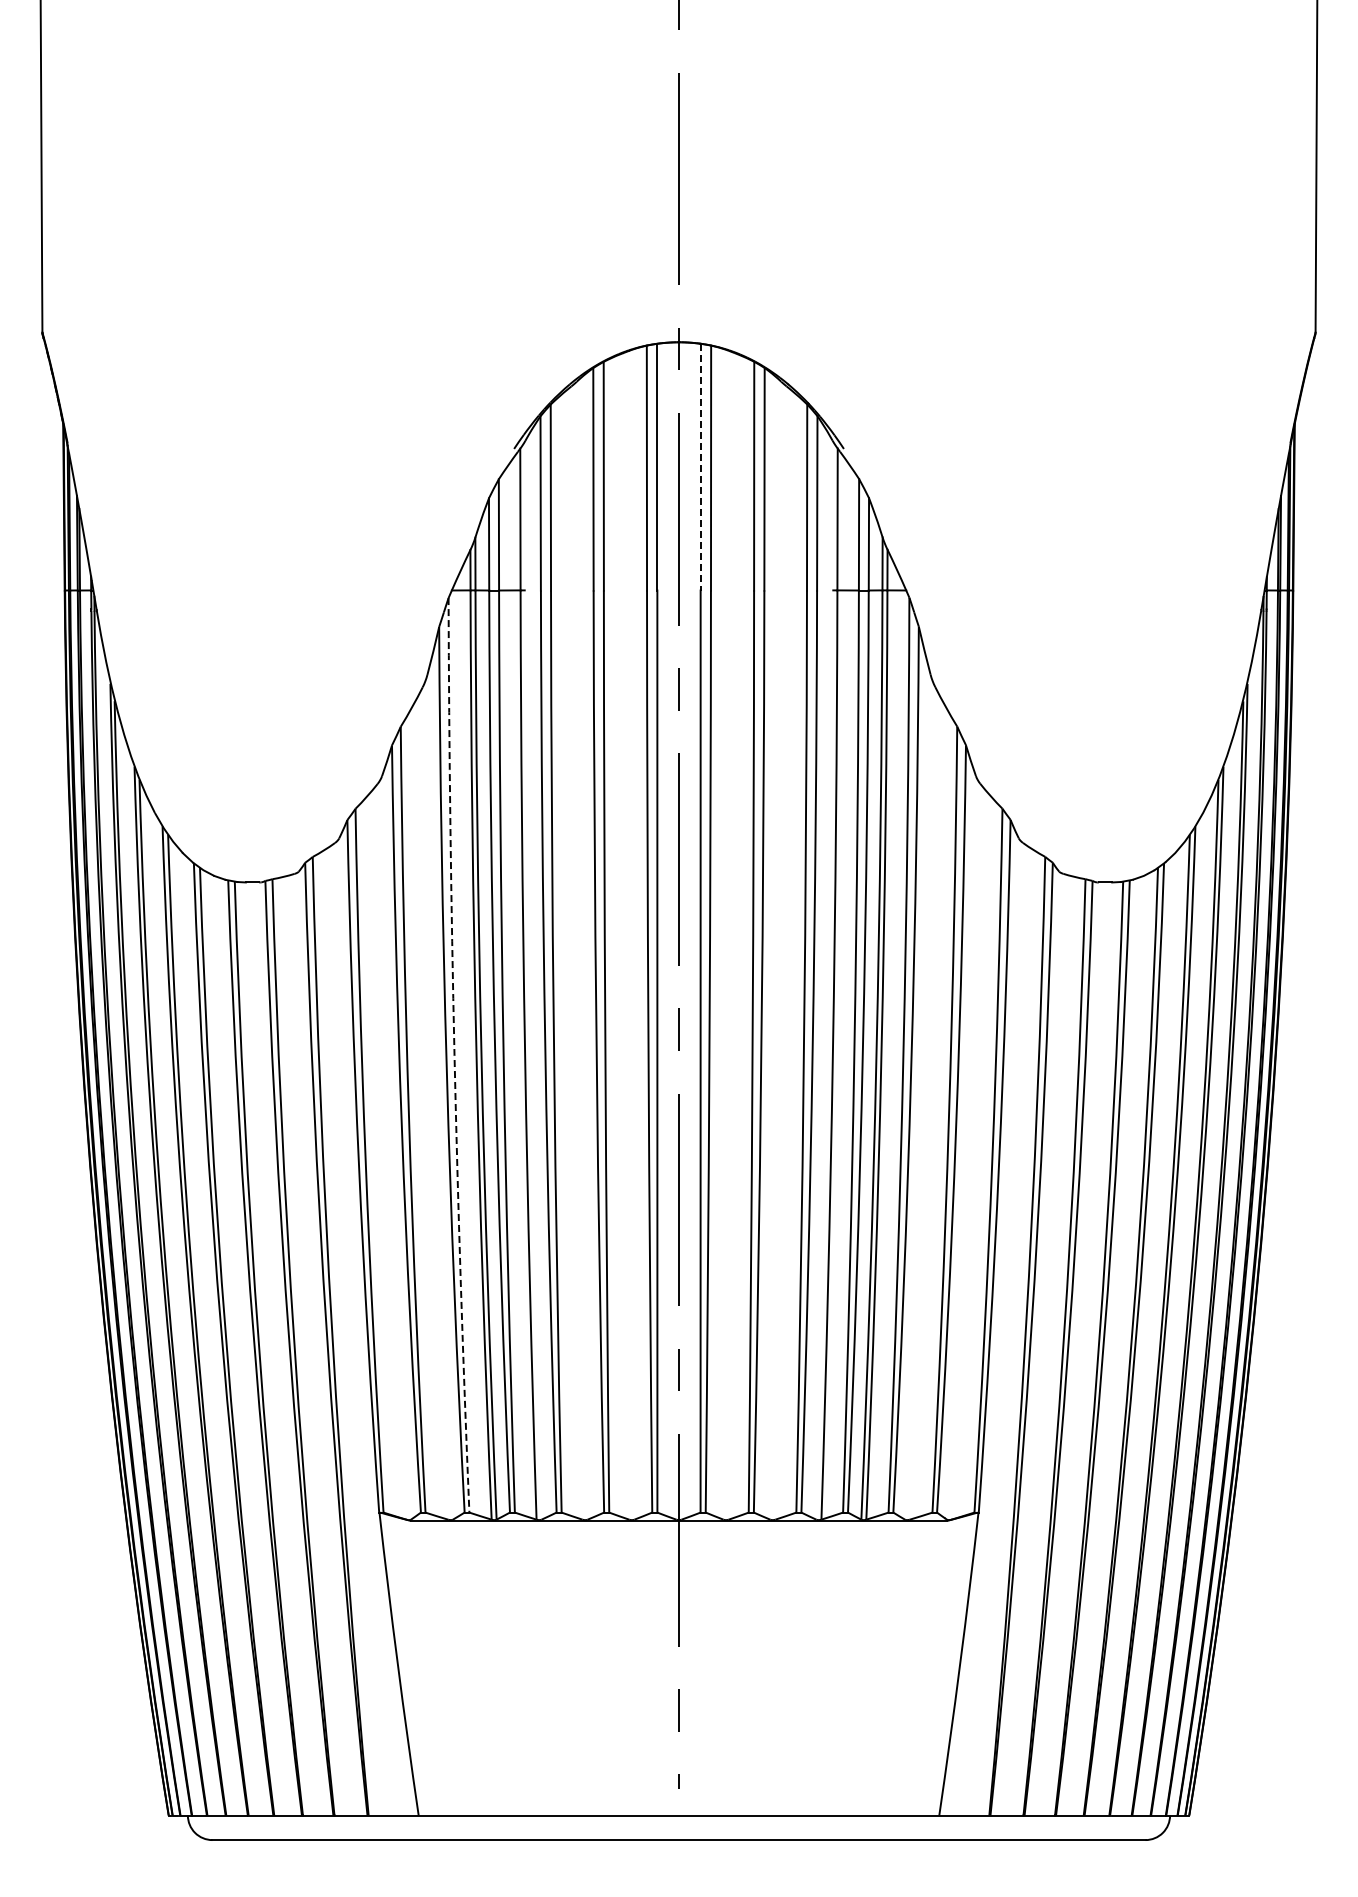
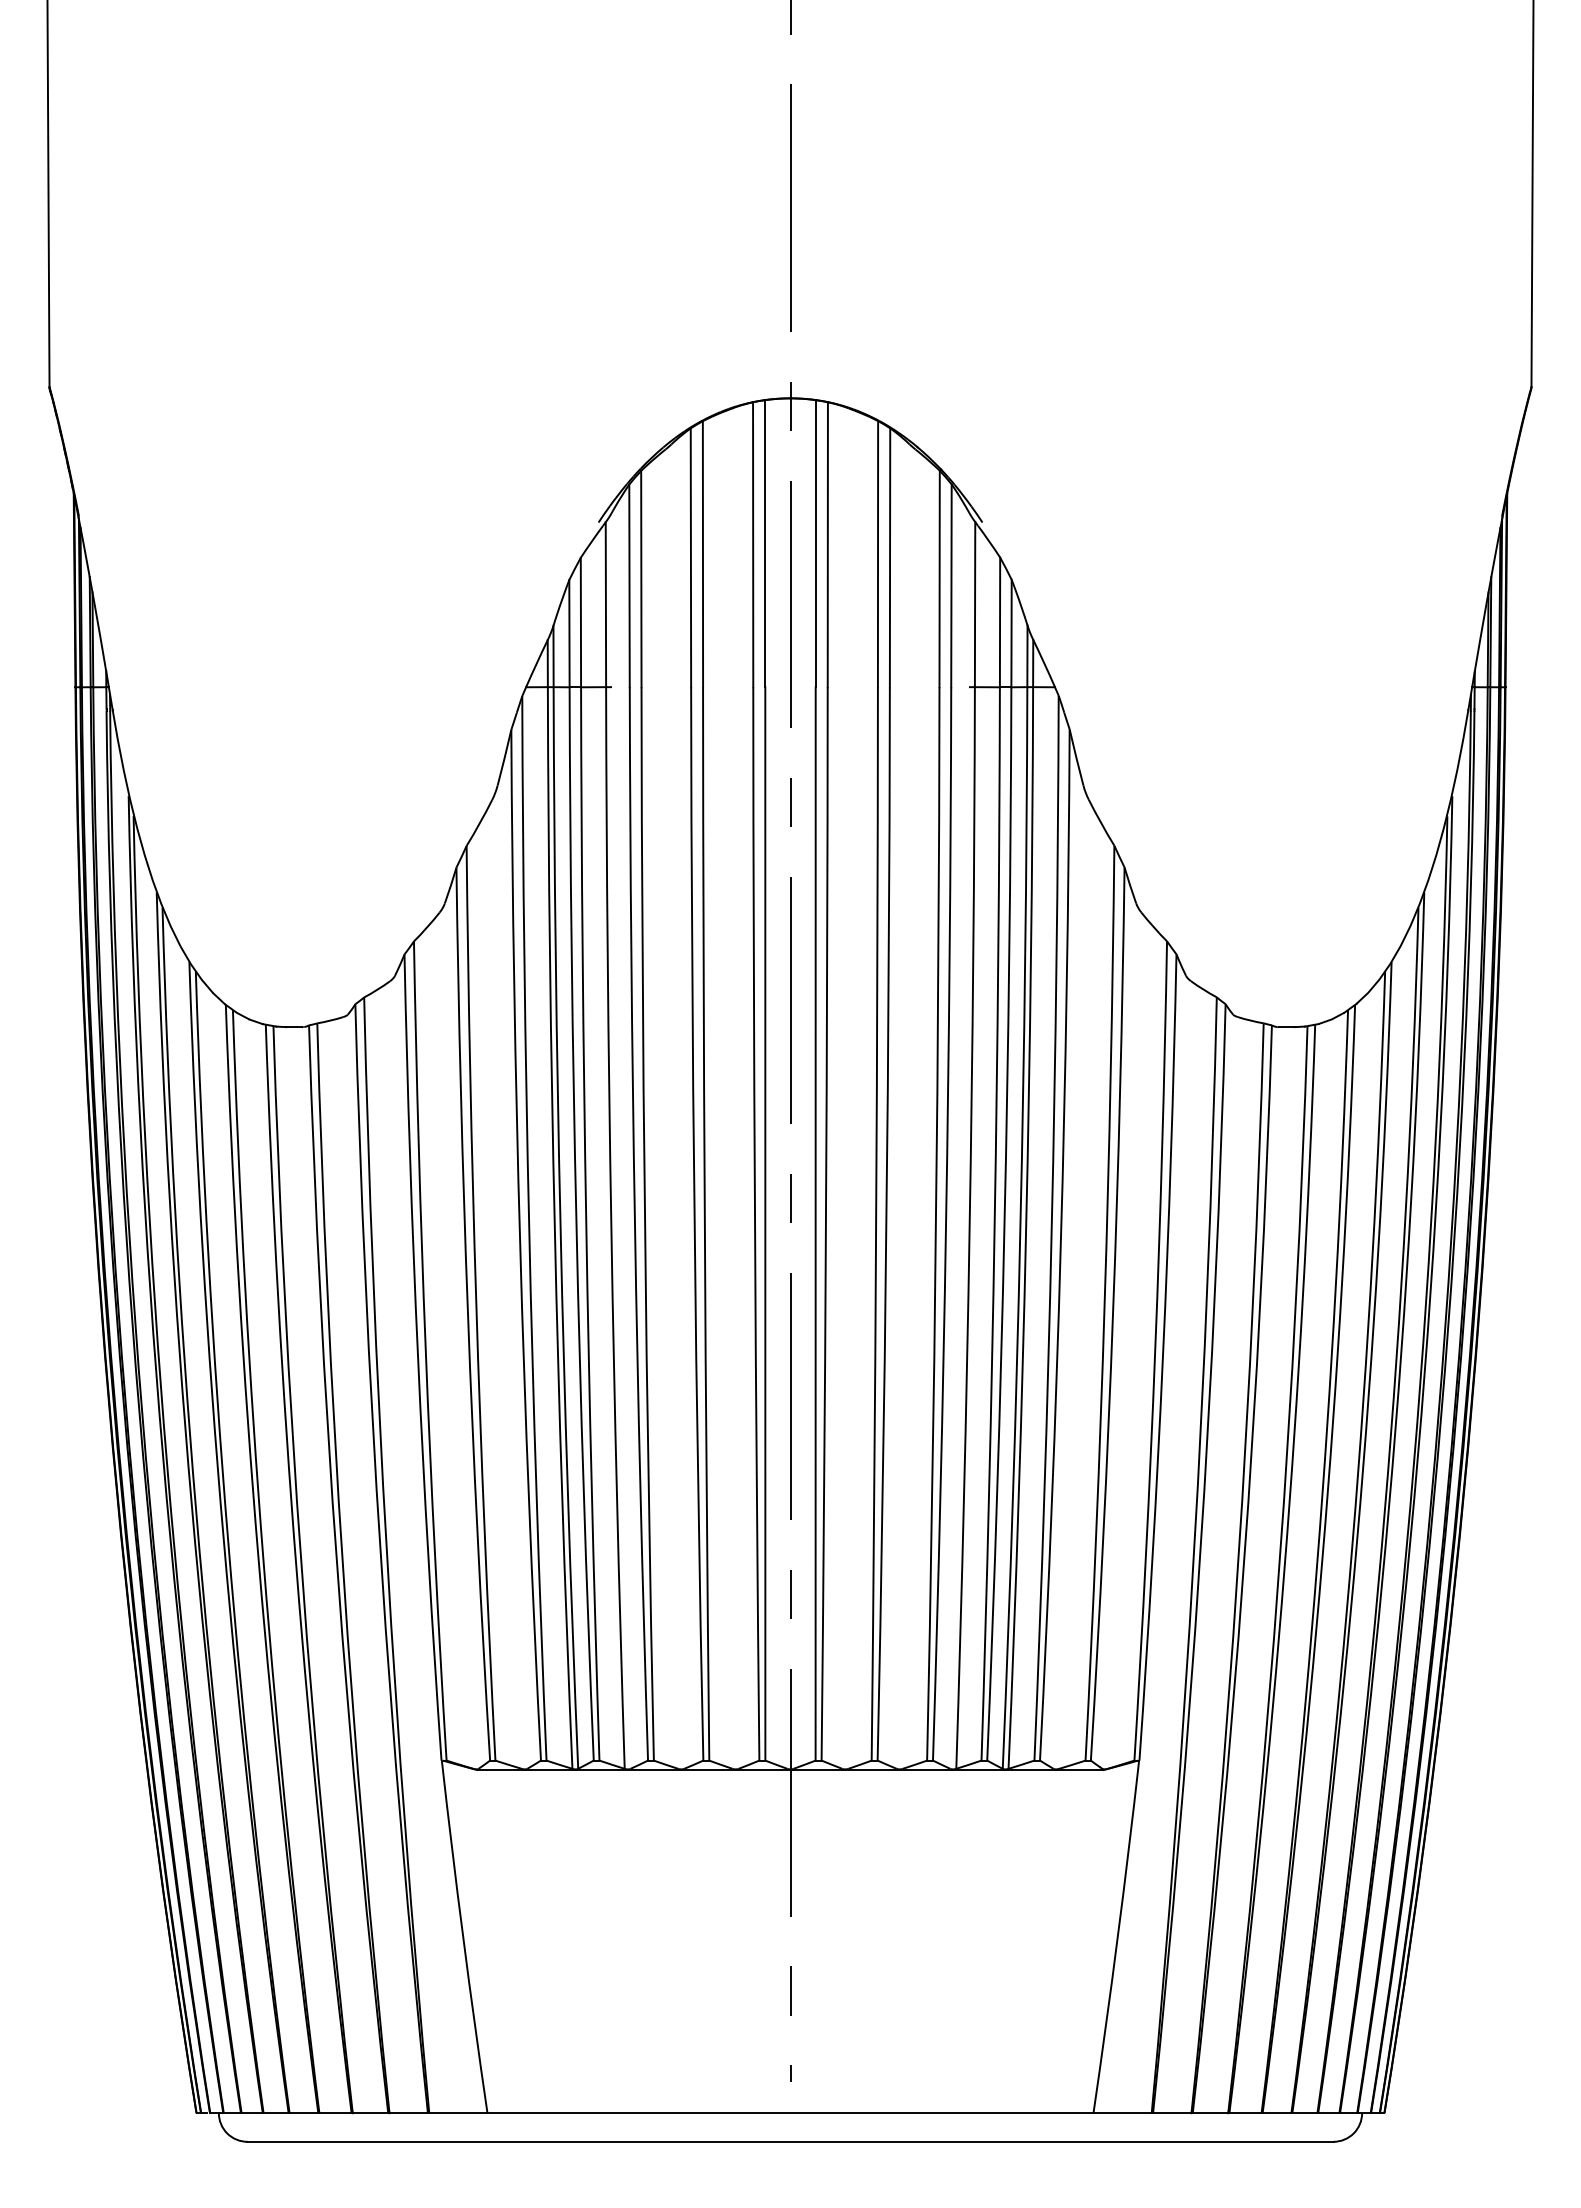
line: (700, 467) -> (815, 544), dashed -> solid
arc: (454, 1055) -> (529, 1228), dashed -> solid

